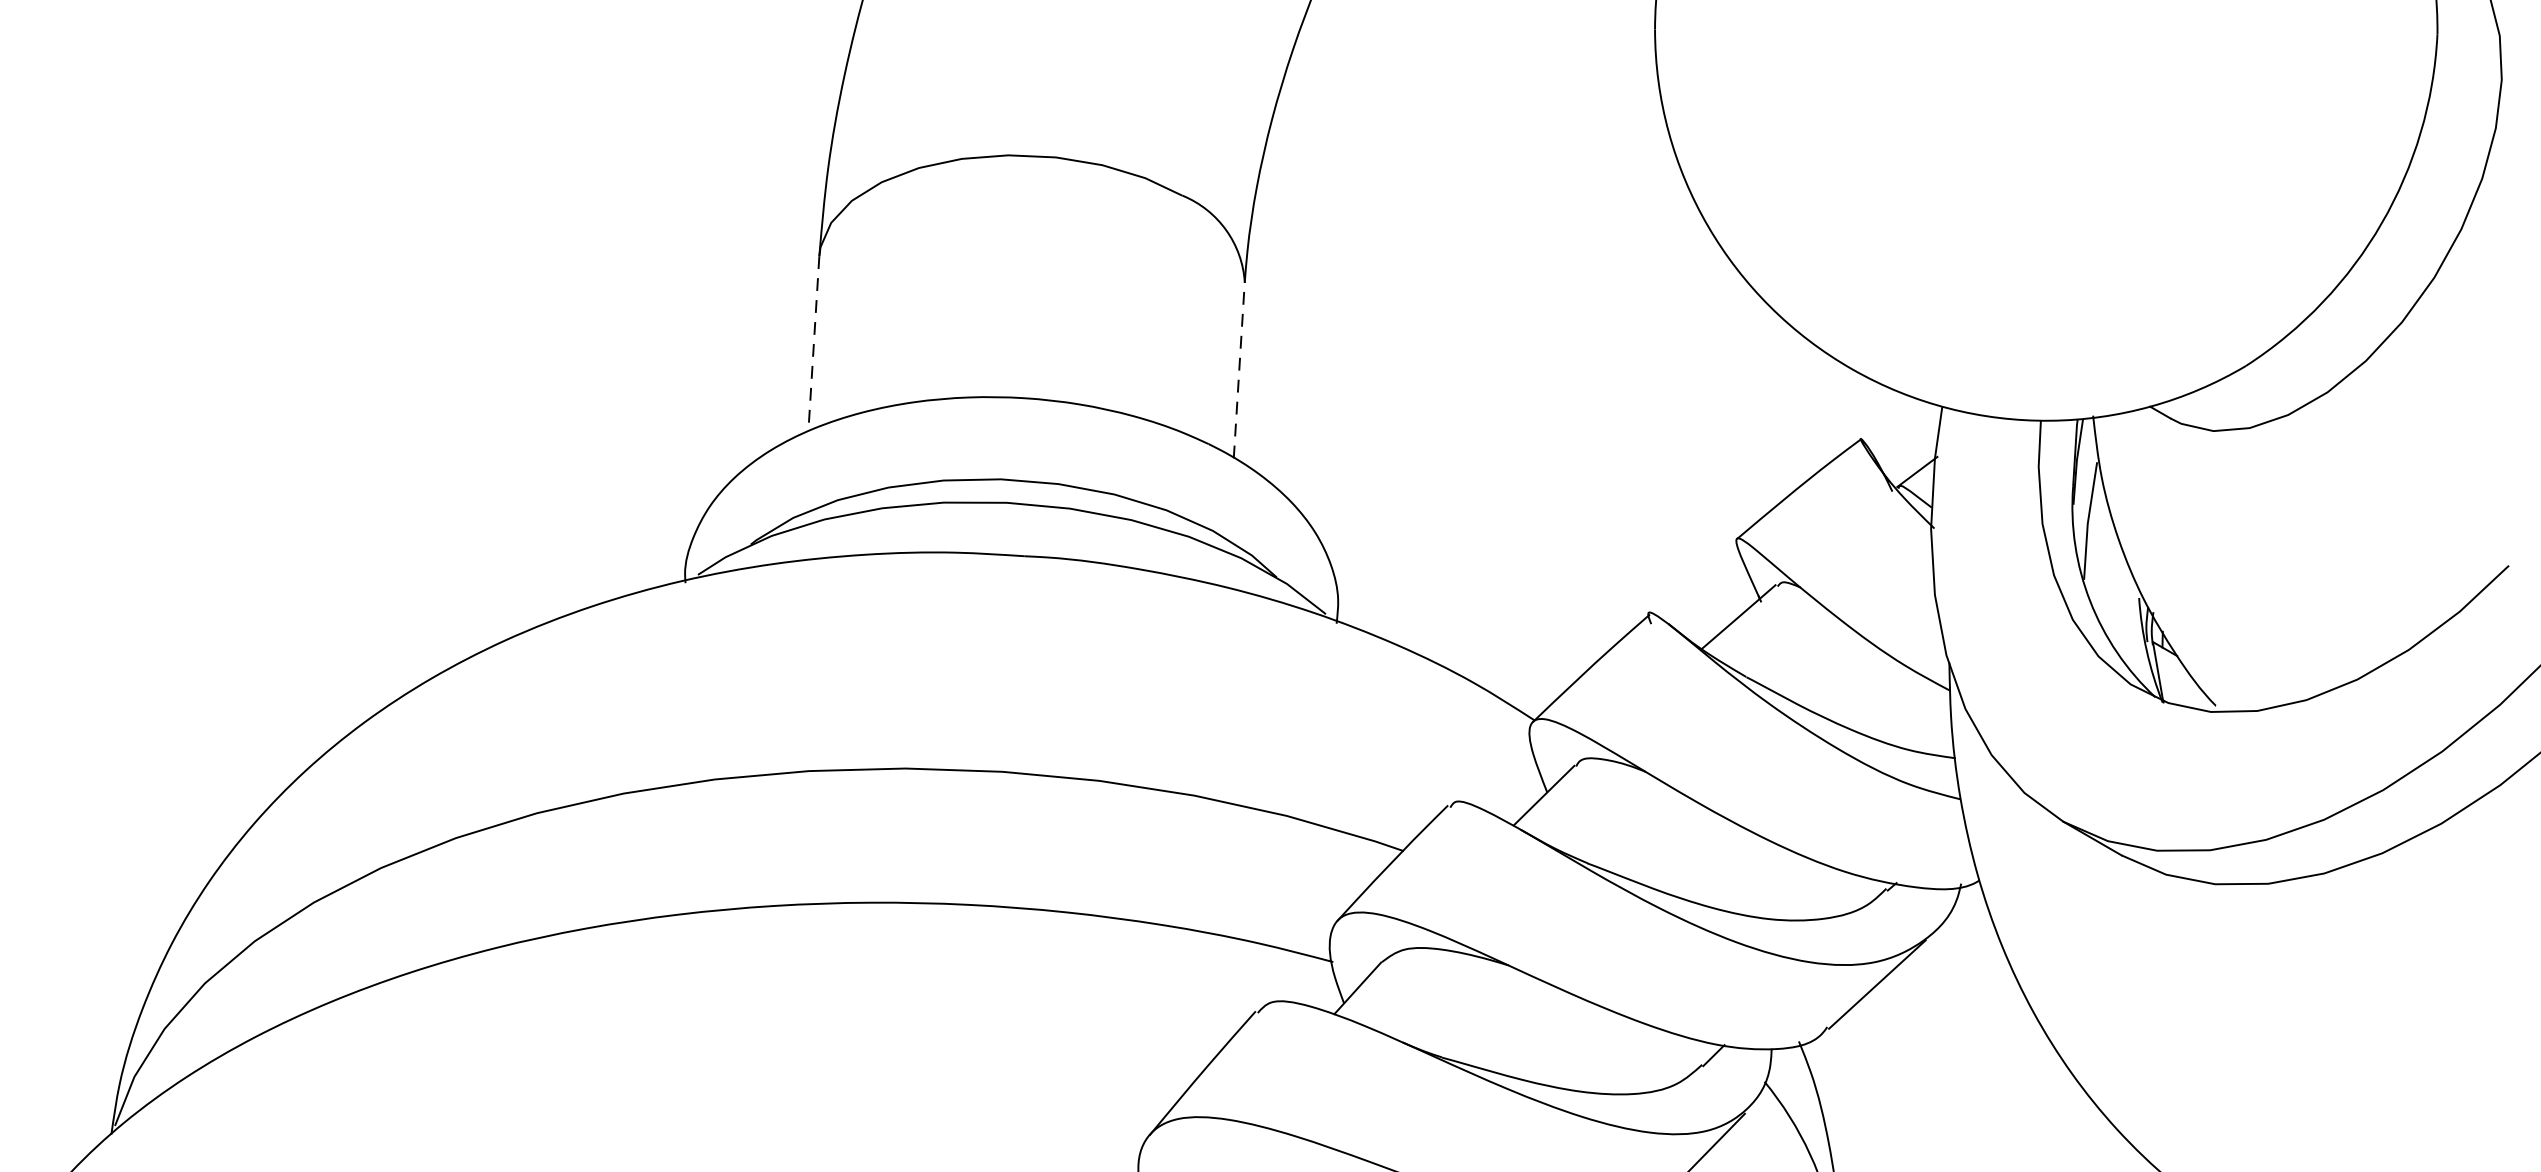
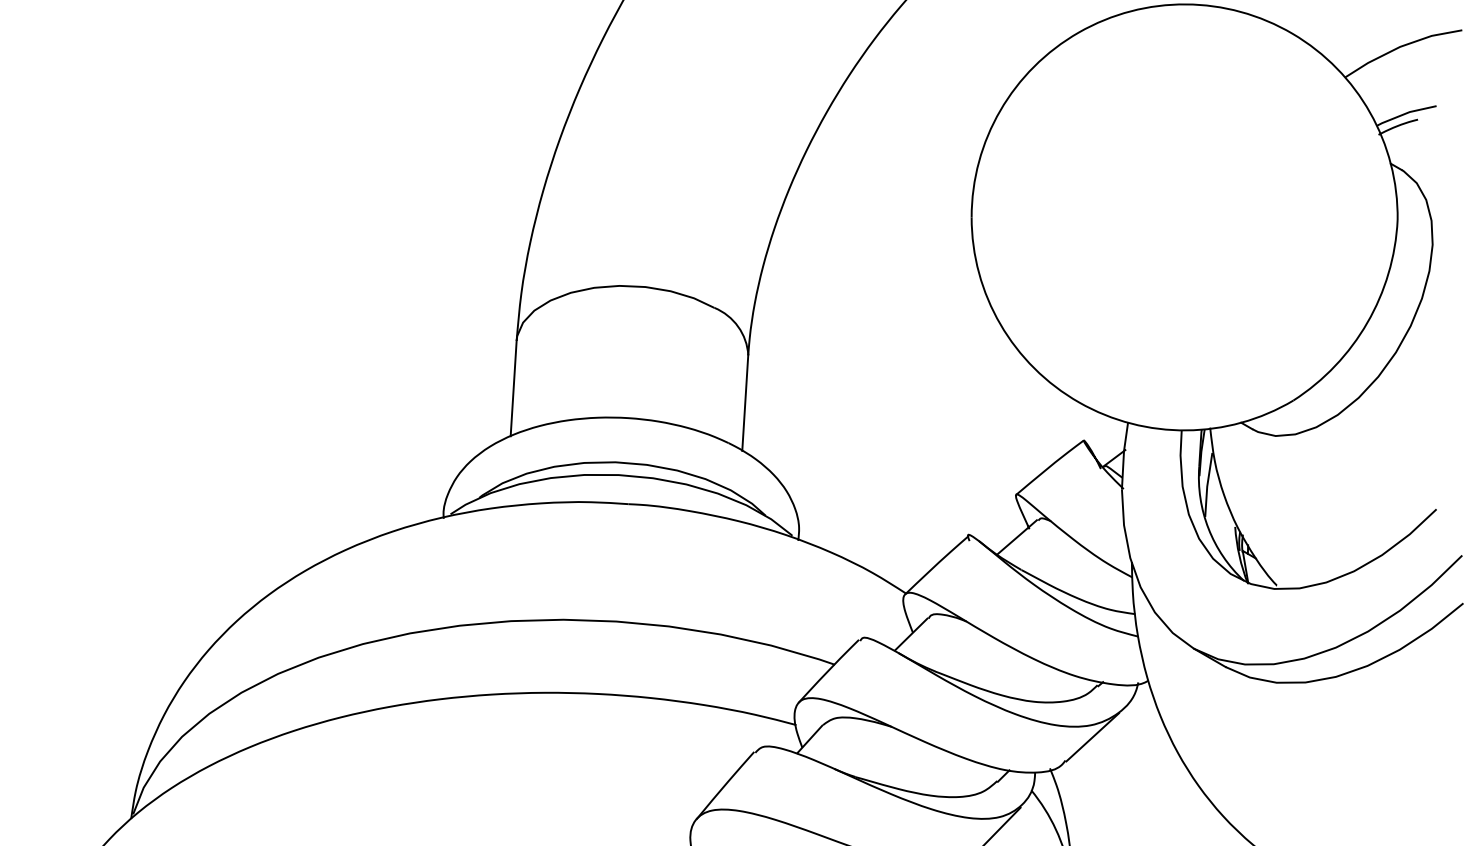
line: (813, 343) -> (513, 388), dashed -> solid
line: (1239, 371) -> (745, 403), dashed -> solid

